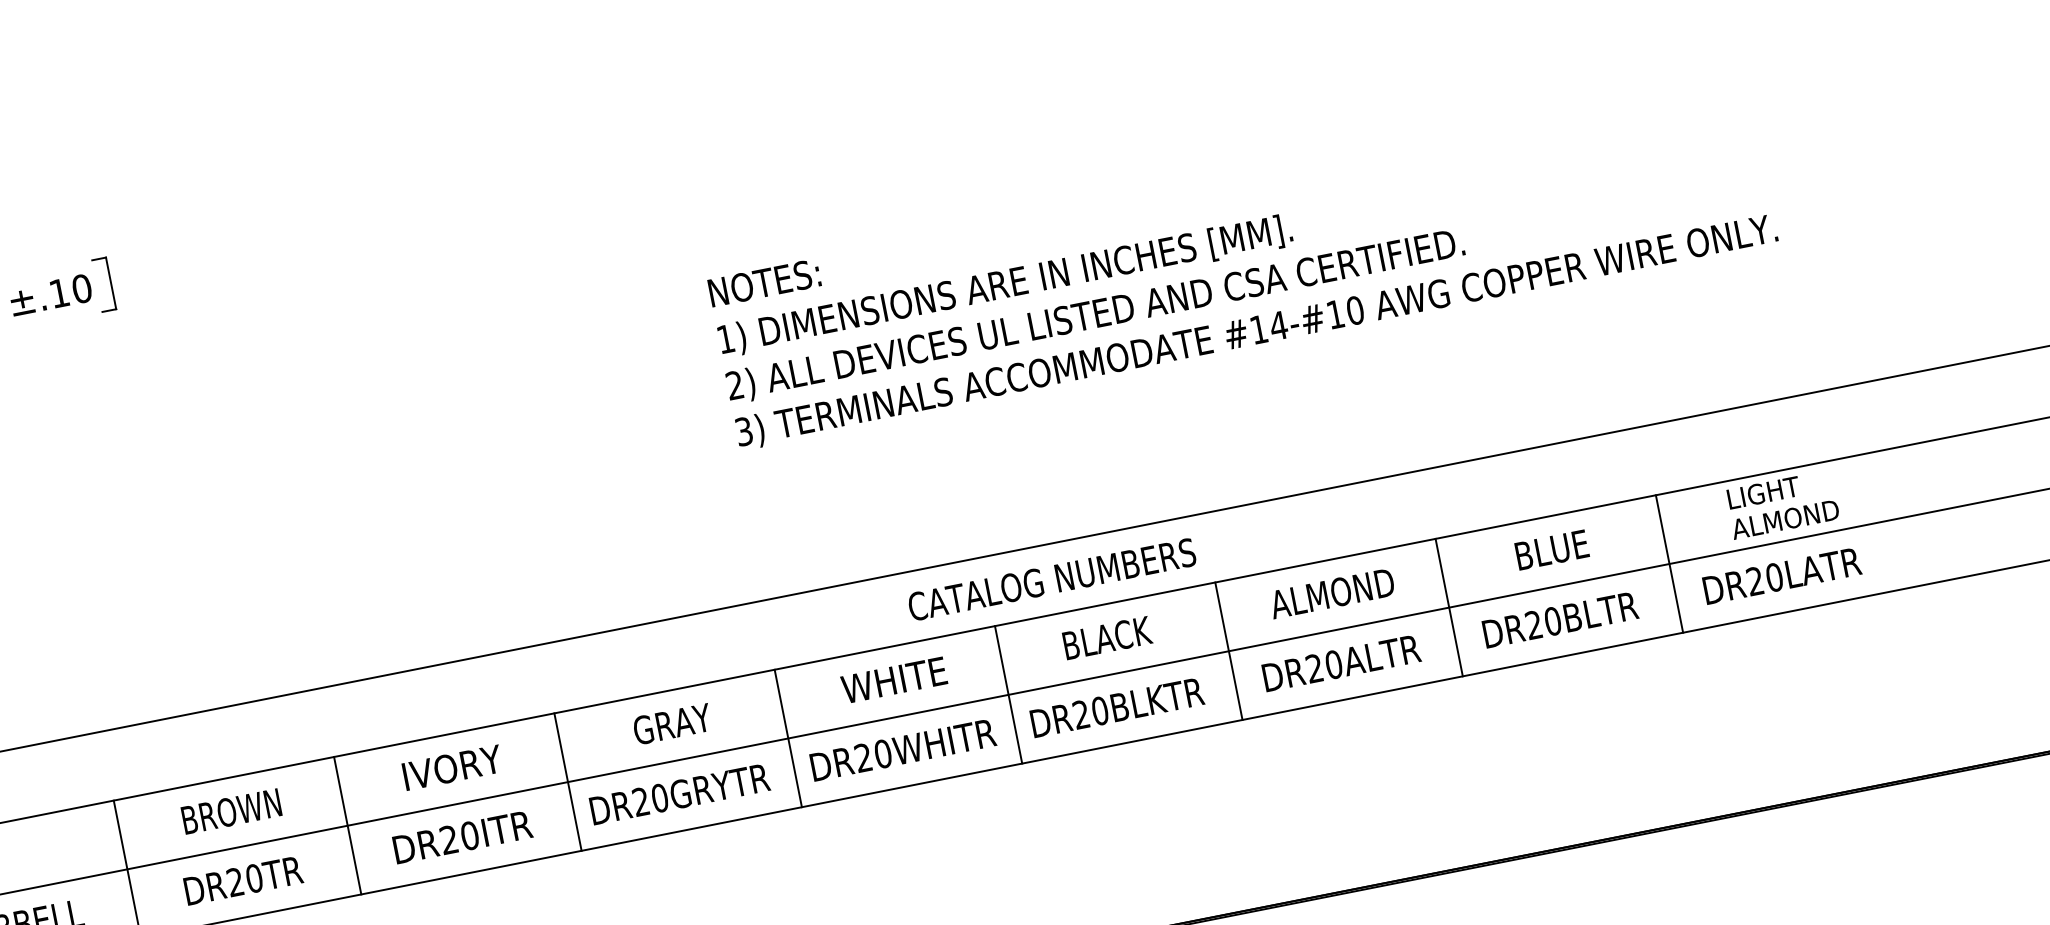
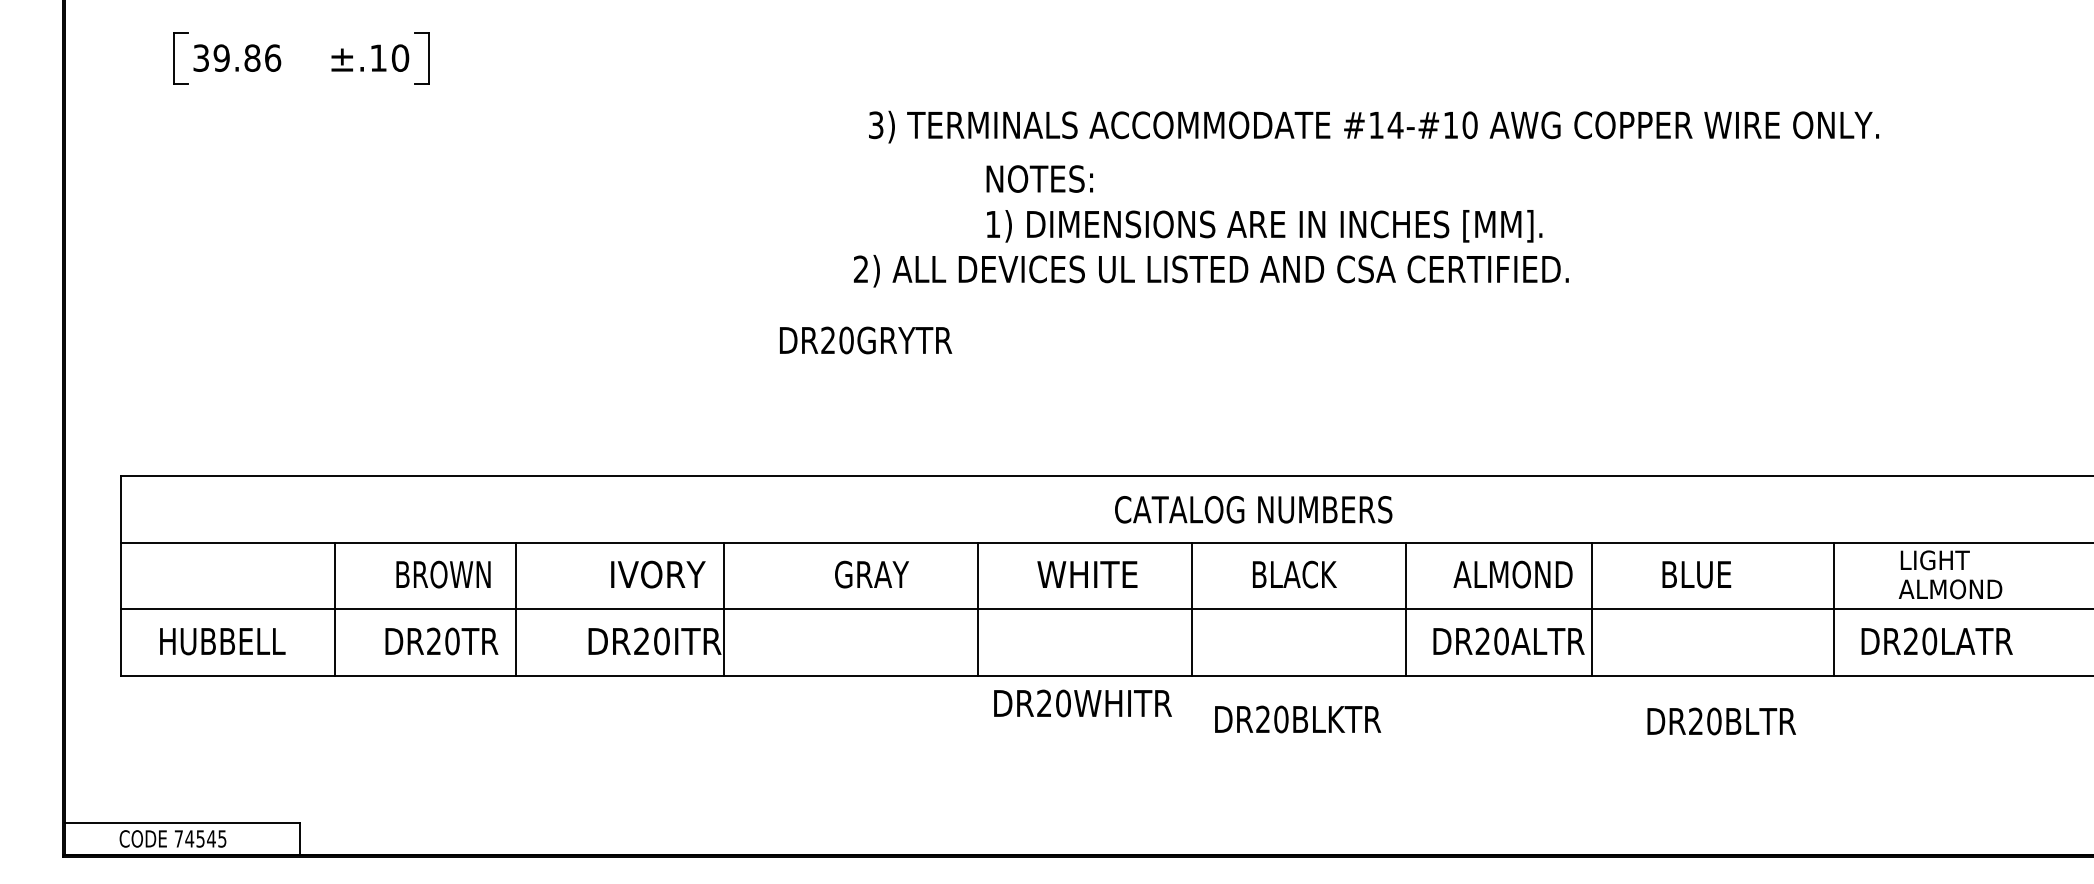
text: (1095, 316) -> (1211, 271), moved
text: (1256, 331) -> (1373, 126), moved
text: (1551, 549) -> (1696, 574), moved
line: (1448, 607) -> (1591, 609), moved
text: (1560, 619) -> (1721, 721), moved
text: (1117, 707) -> (1298, 719), moved
text: (902, 750) -> (1082, 703), moved
line: (567, 782) -> (723, 609), moved
text: (680, 794) -> (866, 340), moved
line: (347, 825) -> (516, 609), moved

